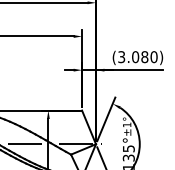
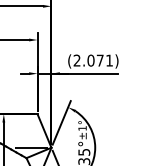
text: (137, 57) -> (92, 61), (3.080) -> (2.071)

